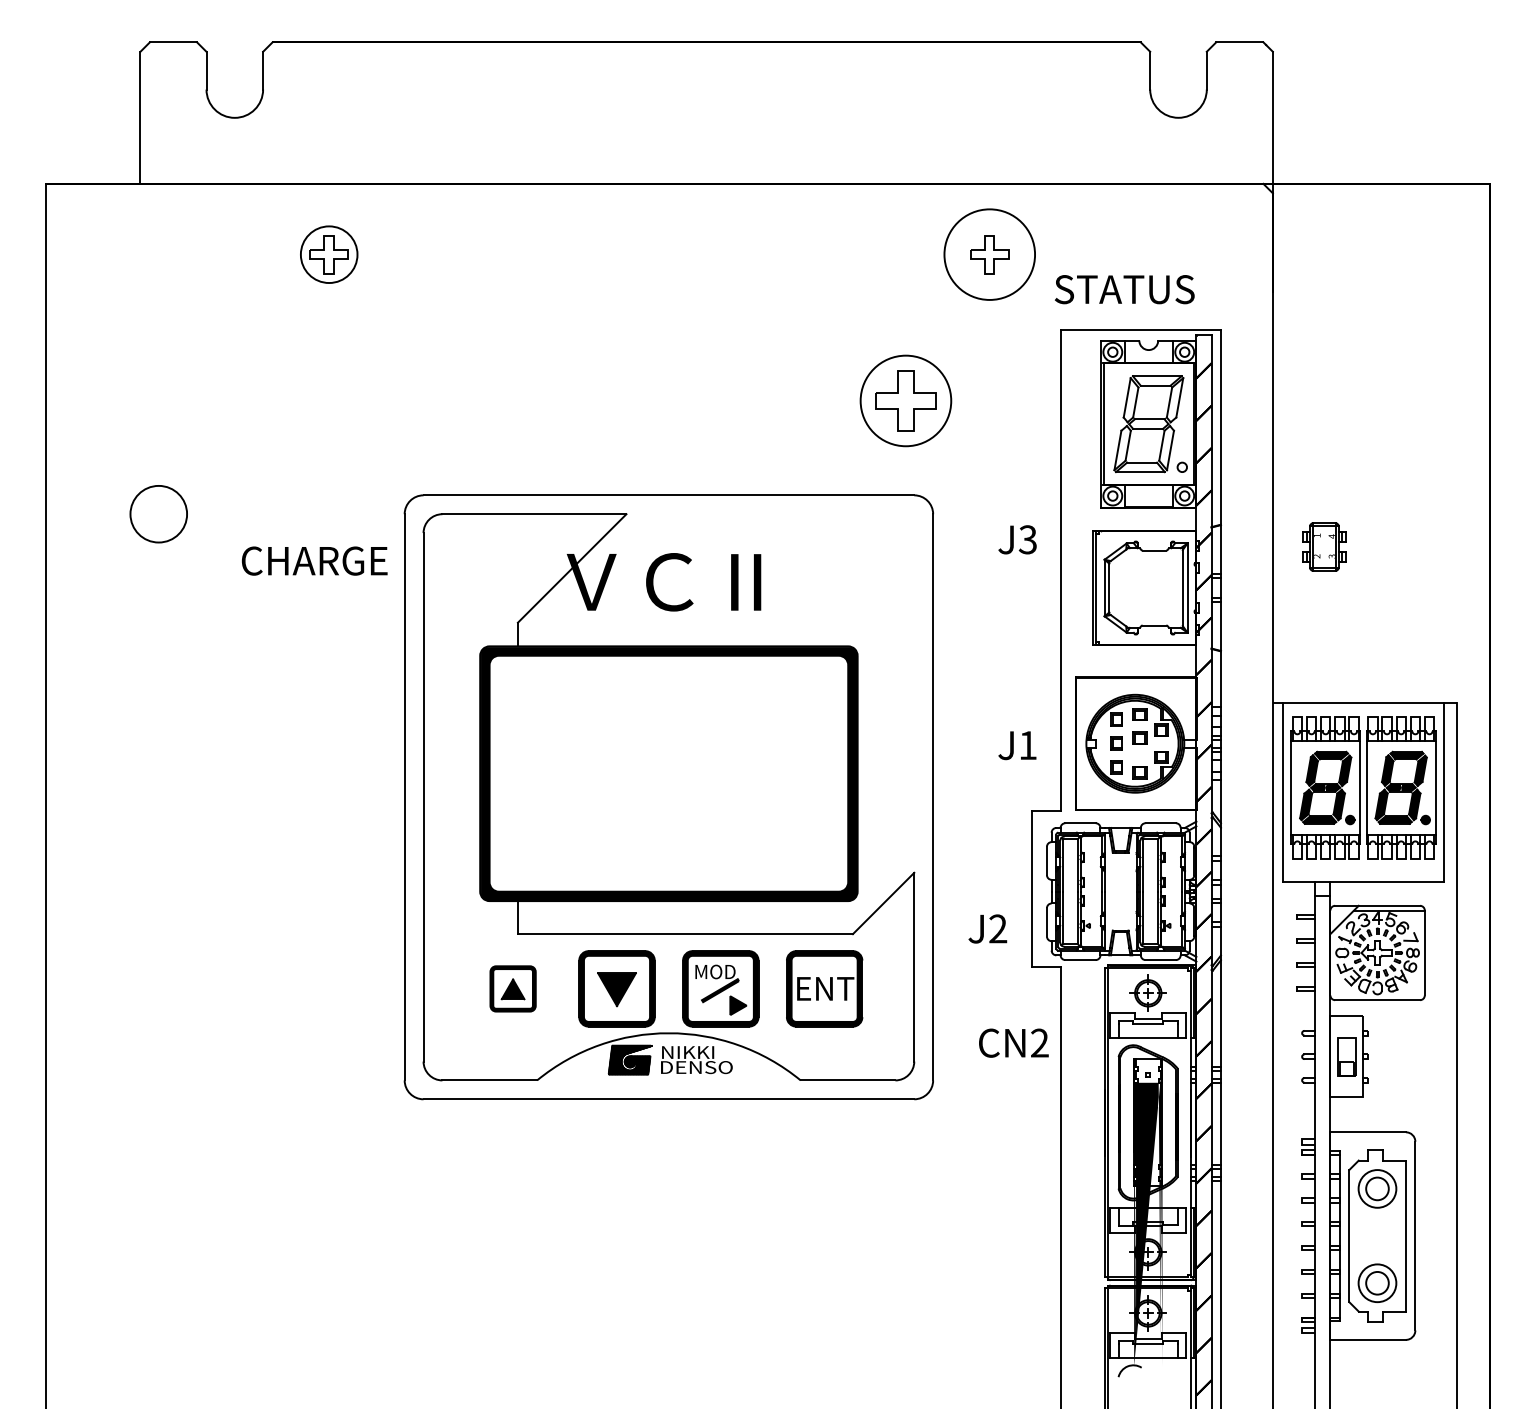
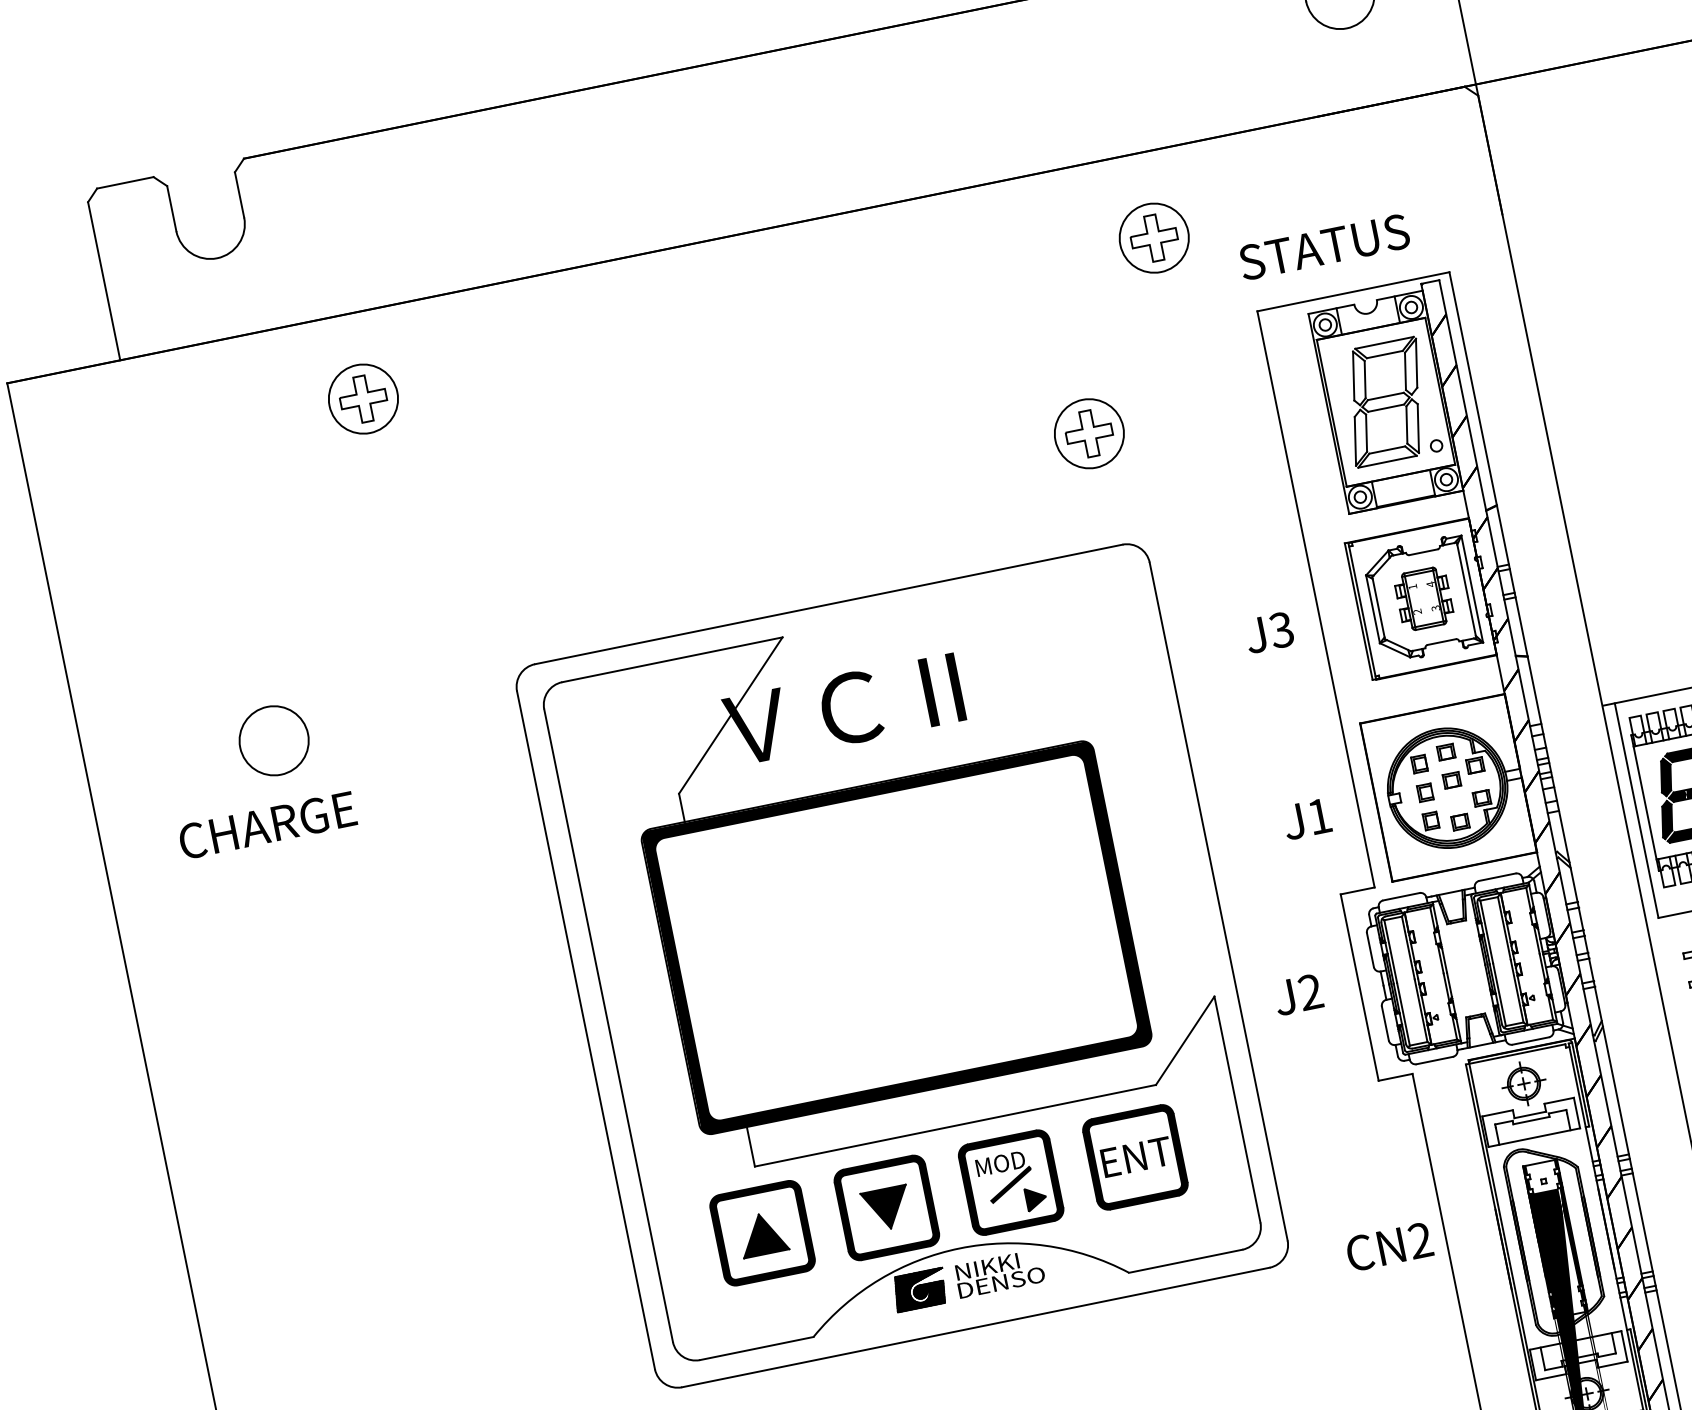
circle: (989, 254) -> (1153, 238), size x0.62
part: (905, 400) -> (1088, 433), size x0.62
circle: (158, 514) -> (273, 741), moved
text: (1017, 539) -> (1269, 632), moved
part: (1324, 546) -> (1424, 598), moved
text: (314, 560) -> (267, 824), moved
text: (987, 928) -> (1297, 994), moved
part: (512, 988) -> (761, 1232), size x1.67
text: (1013, 1042) -> (1388, 1246), moved

